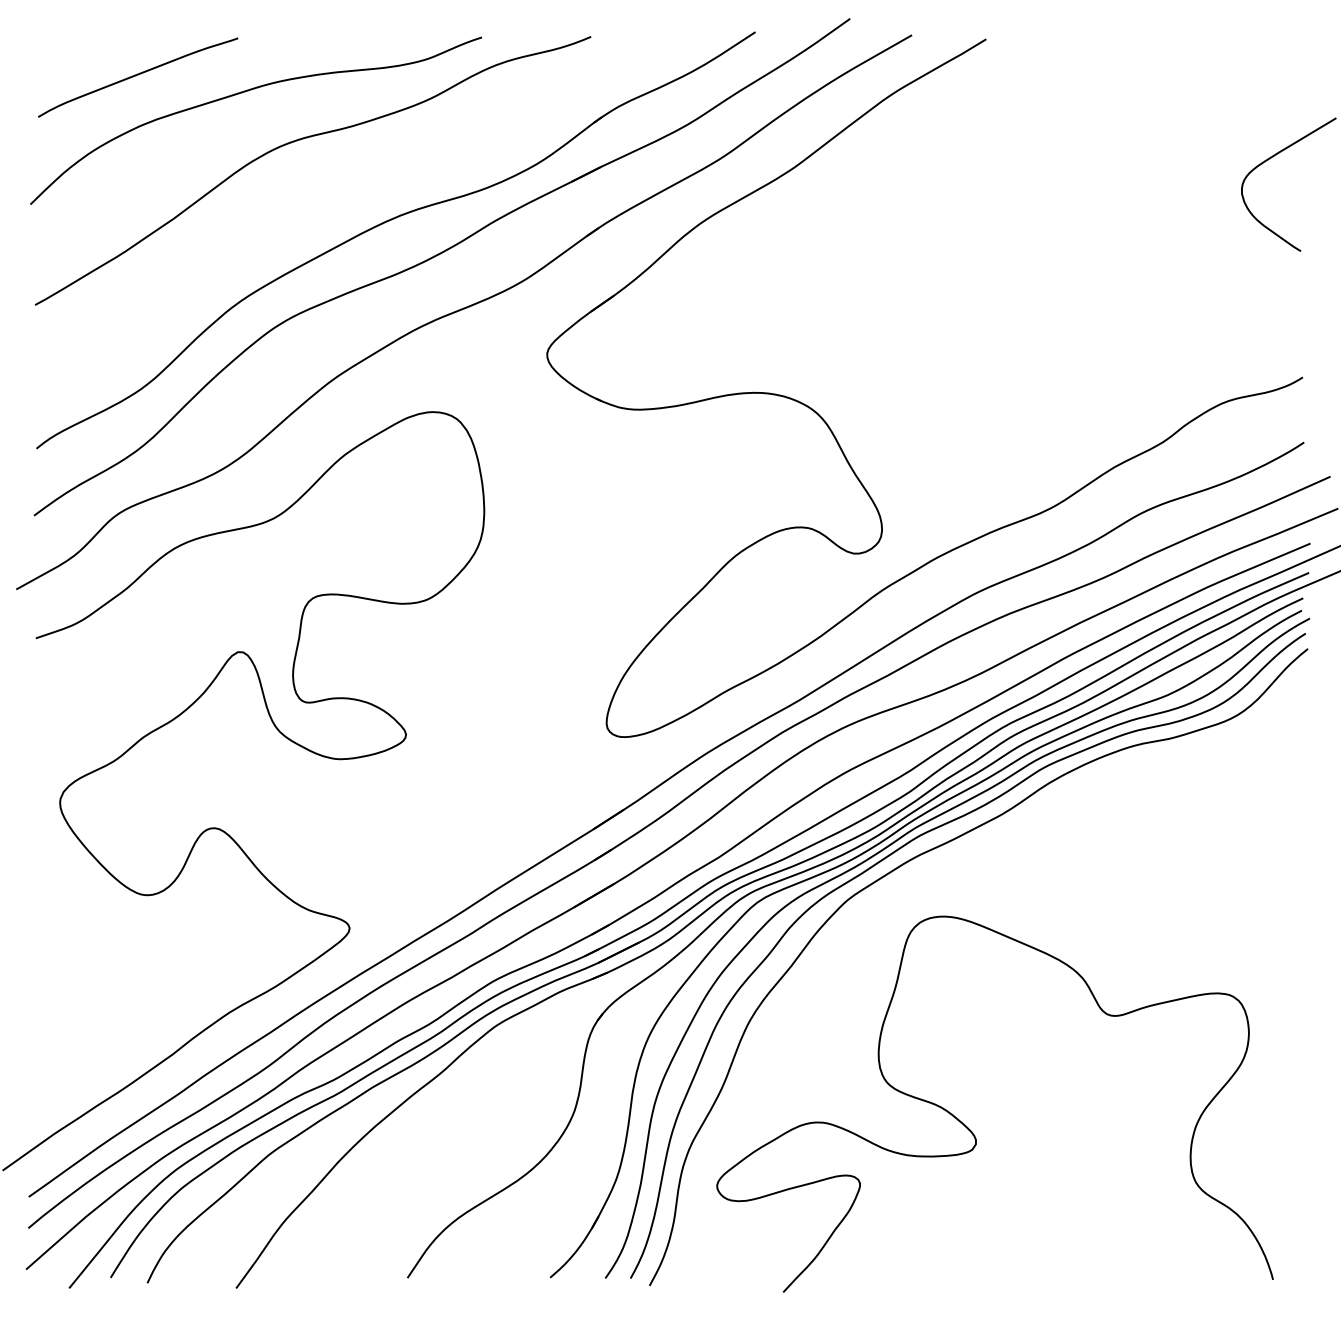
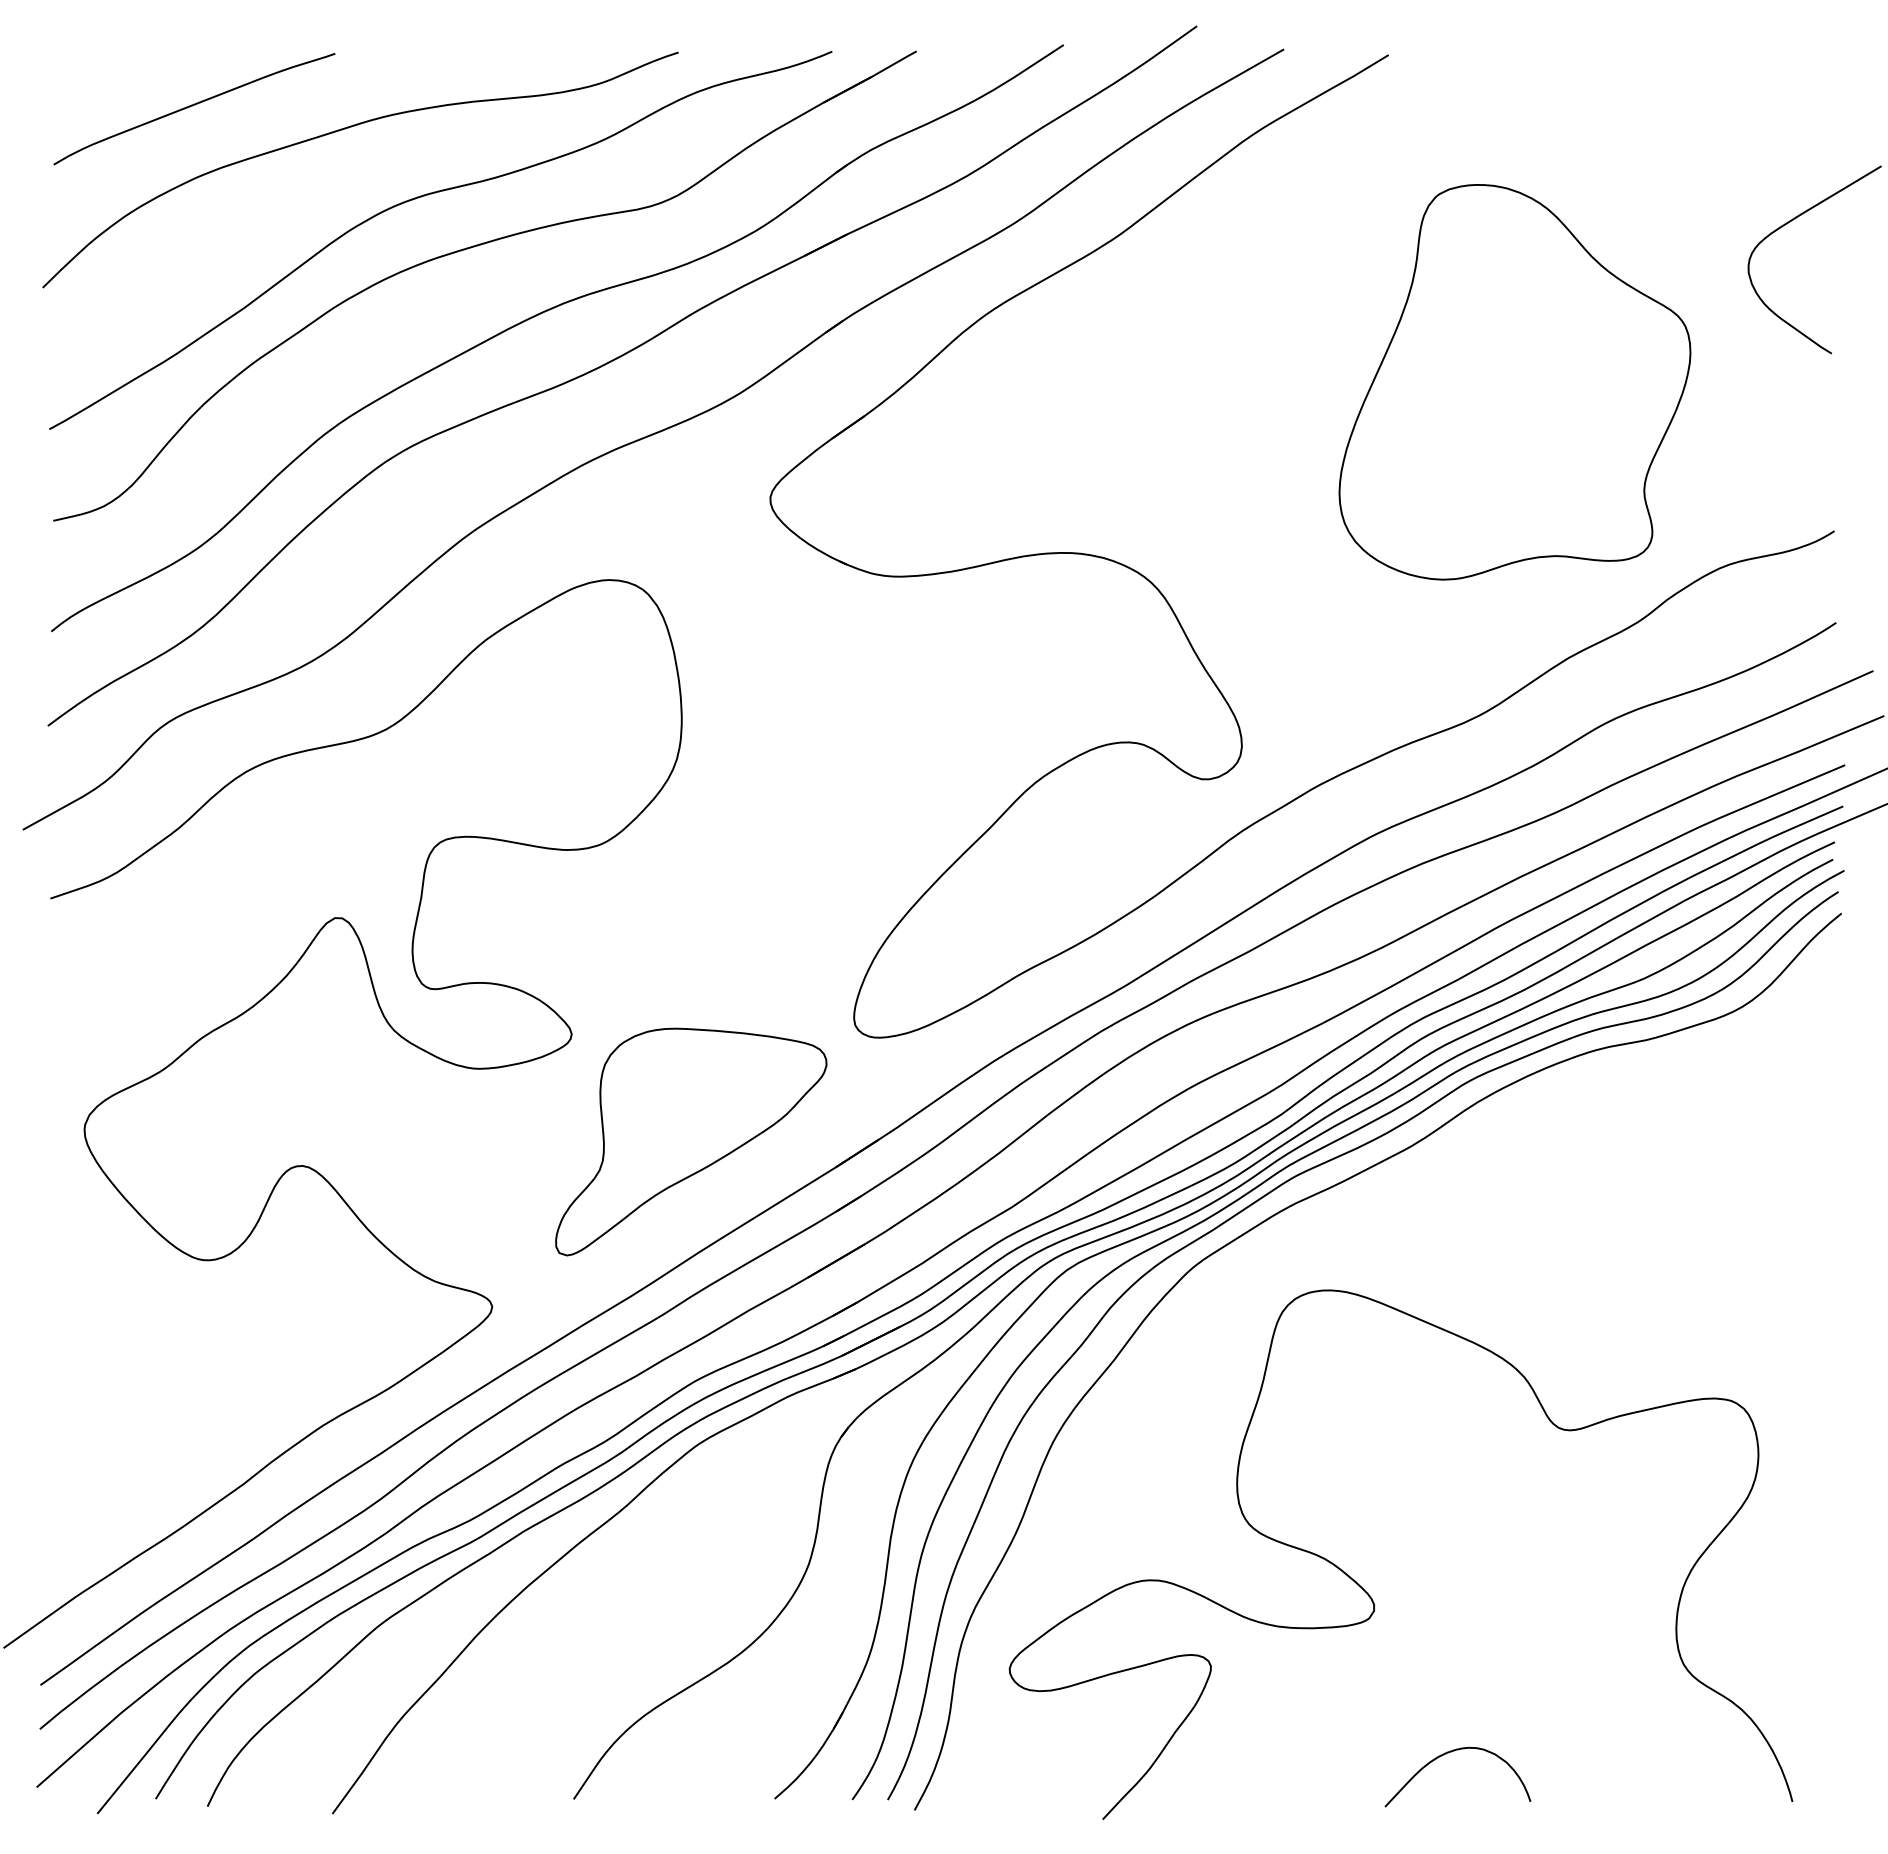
part: (334, 176) -> (471, 248), added
part: (1075, 271) -> (1514, 382), added
part: (491, 810) -> (691, 1141), added
curve: (1027, 1246) -> (1446, 1754), added

